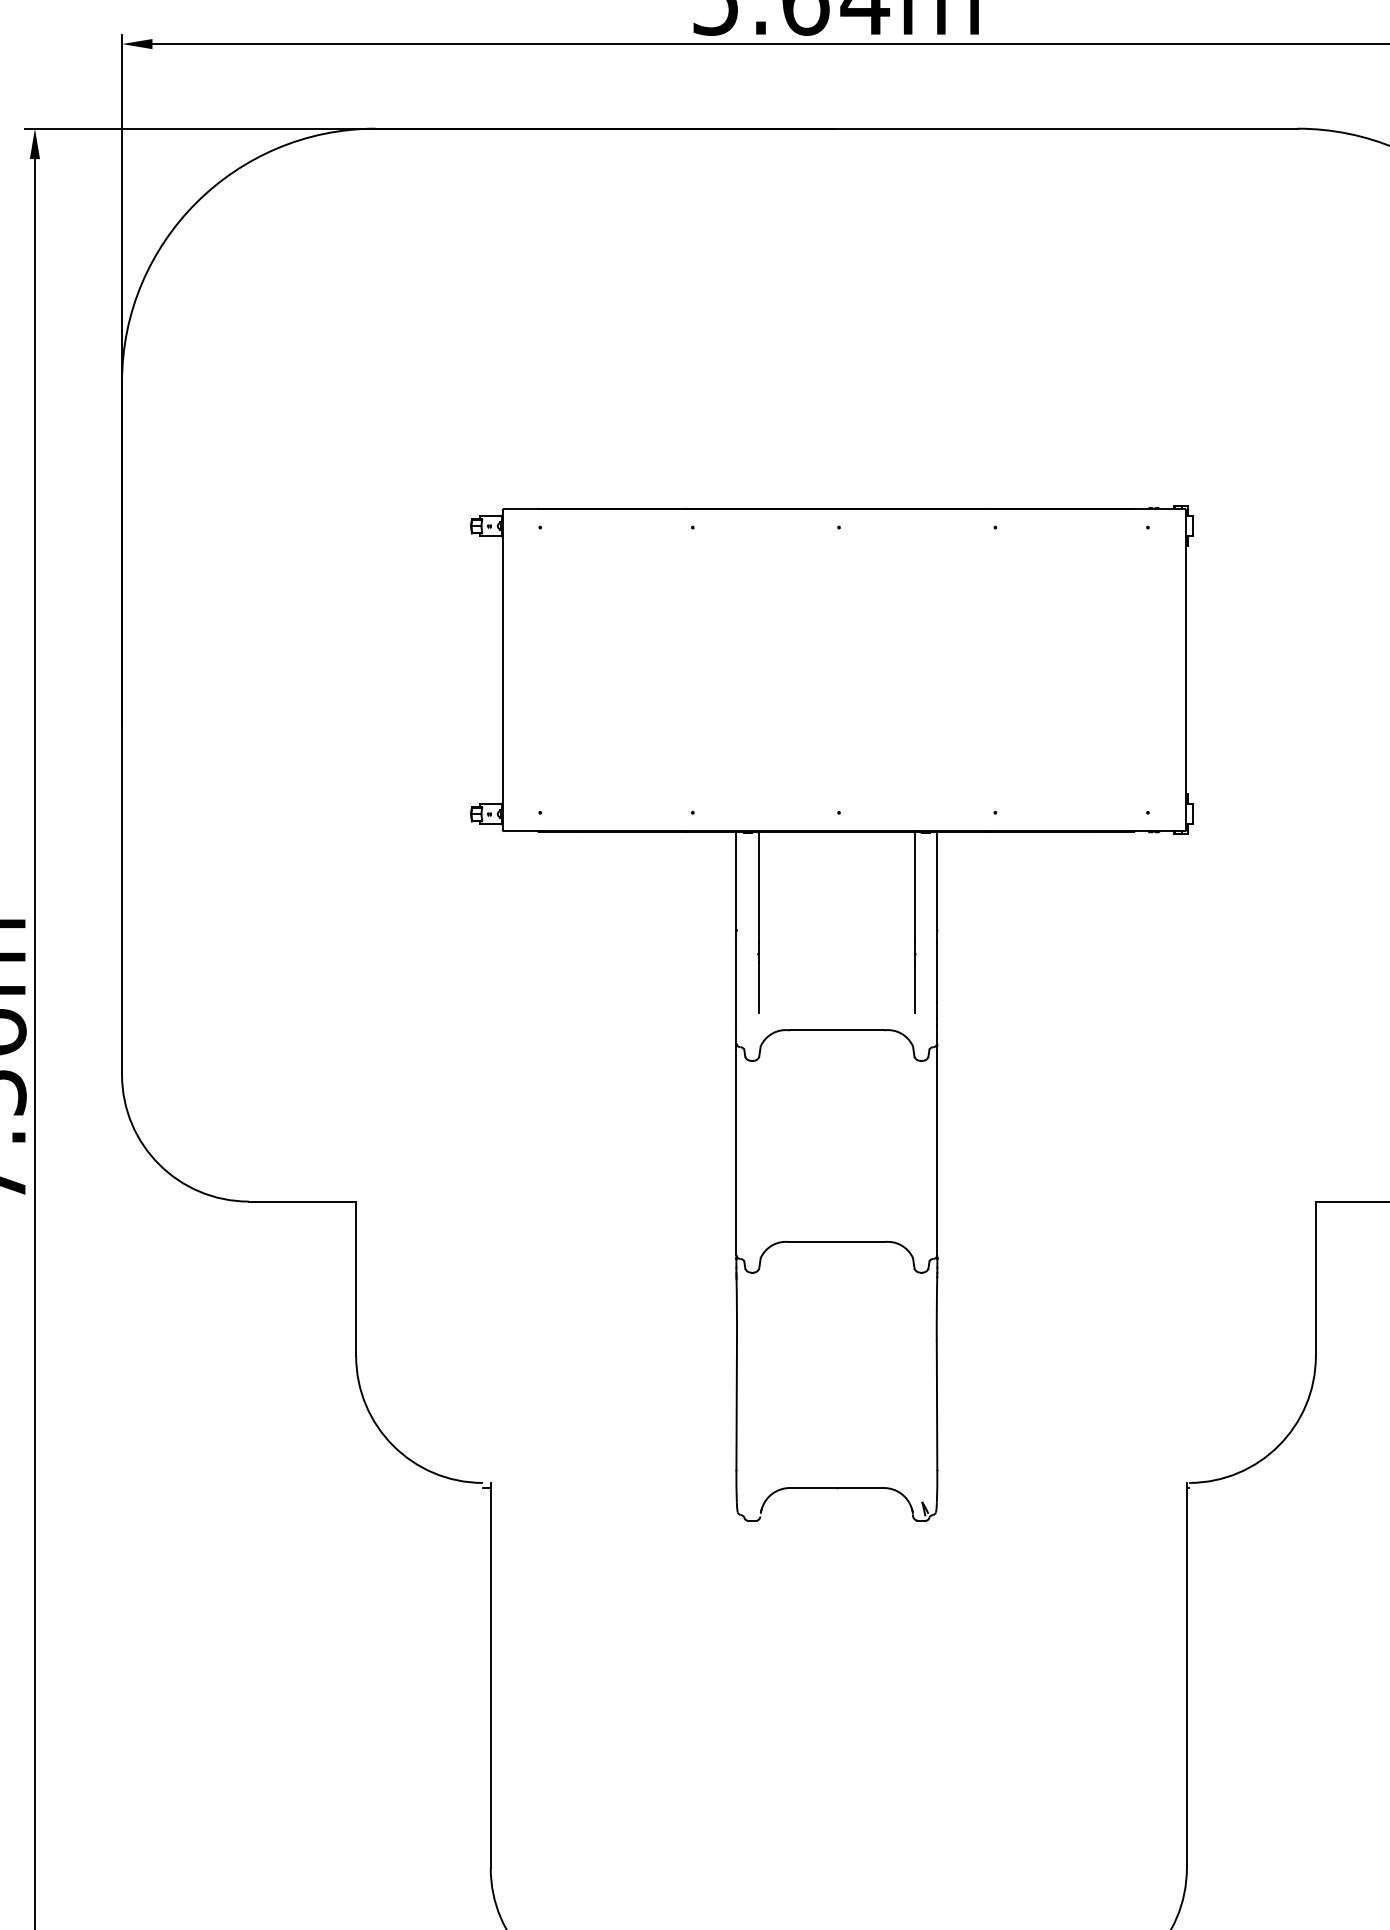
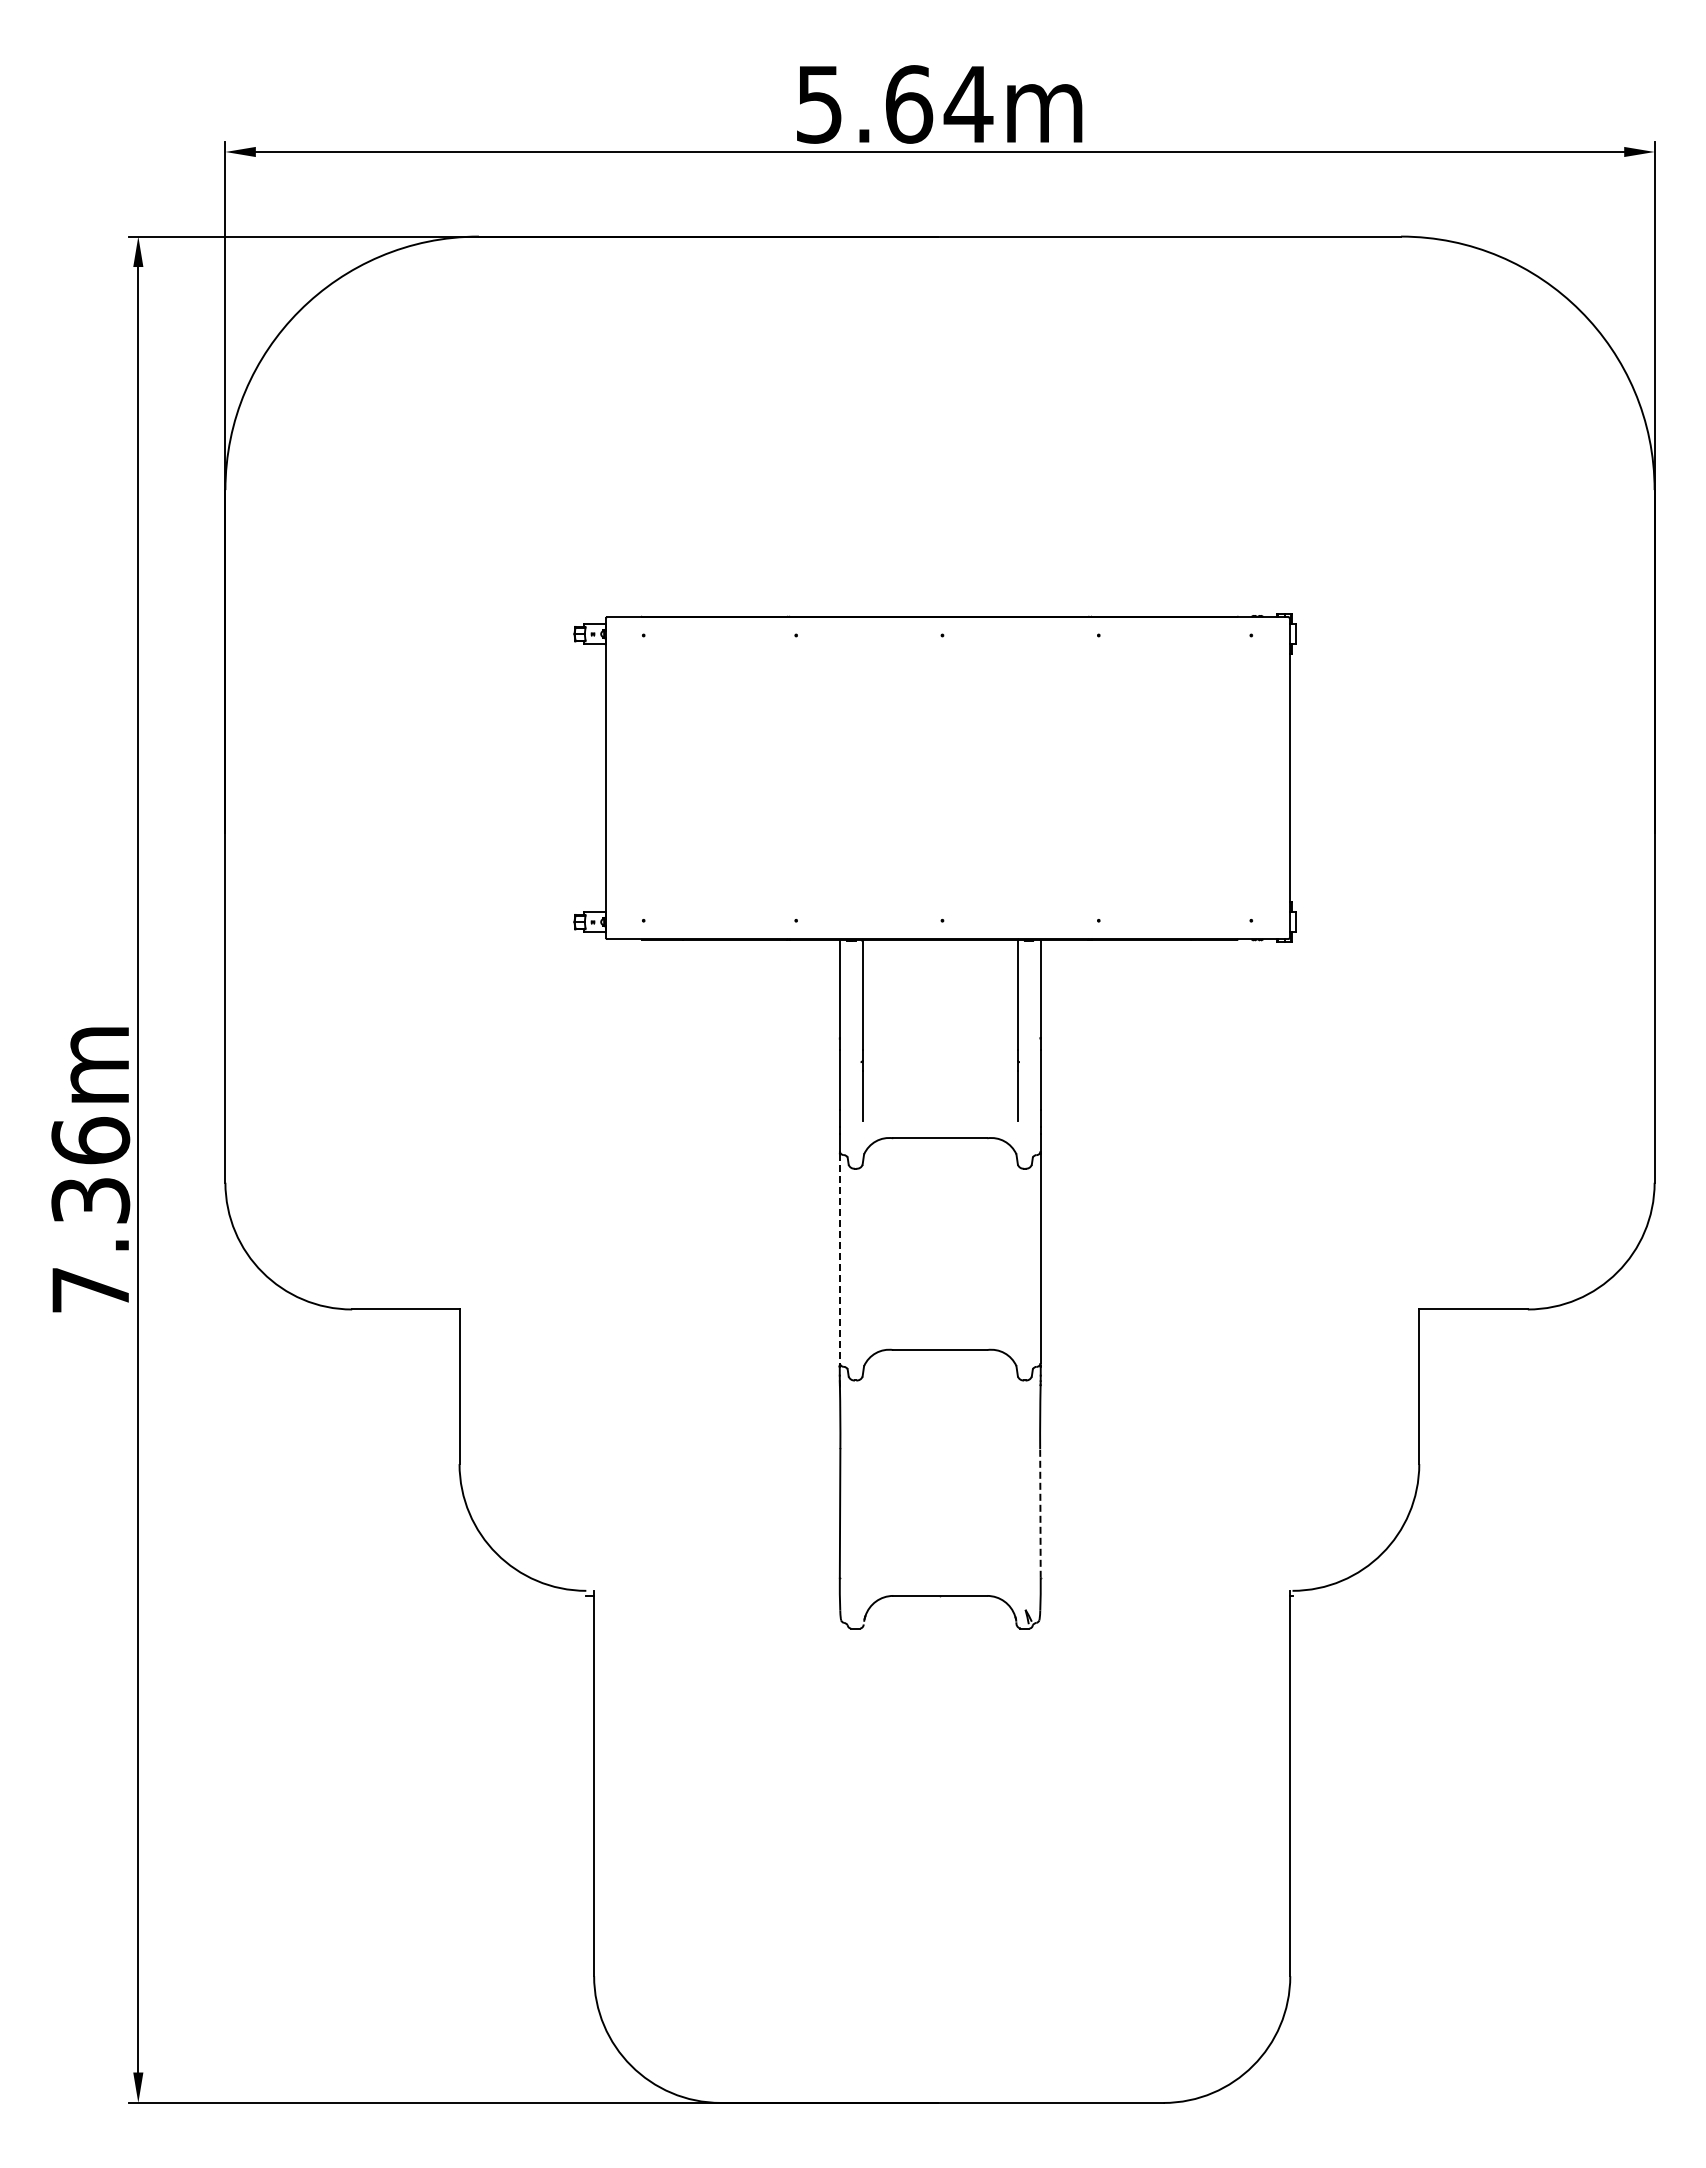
line: (736, 1150) -> (839, 1258), solid -> dashed
line: (937, 1404) -> (1040, 1512), solid -> dashed

